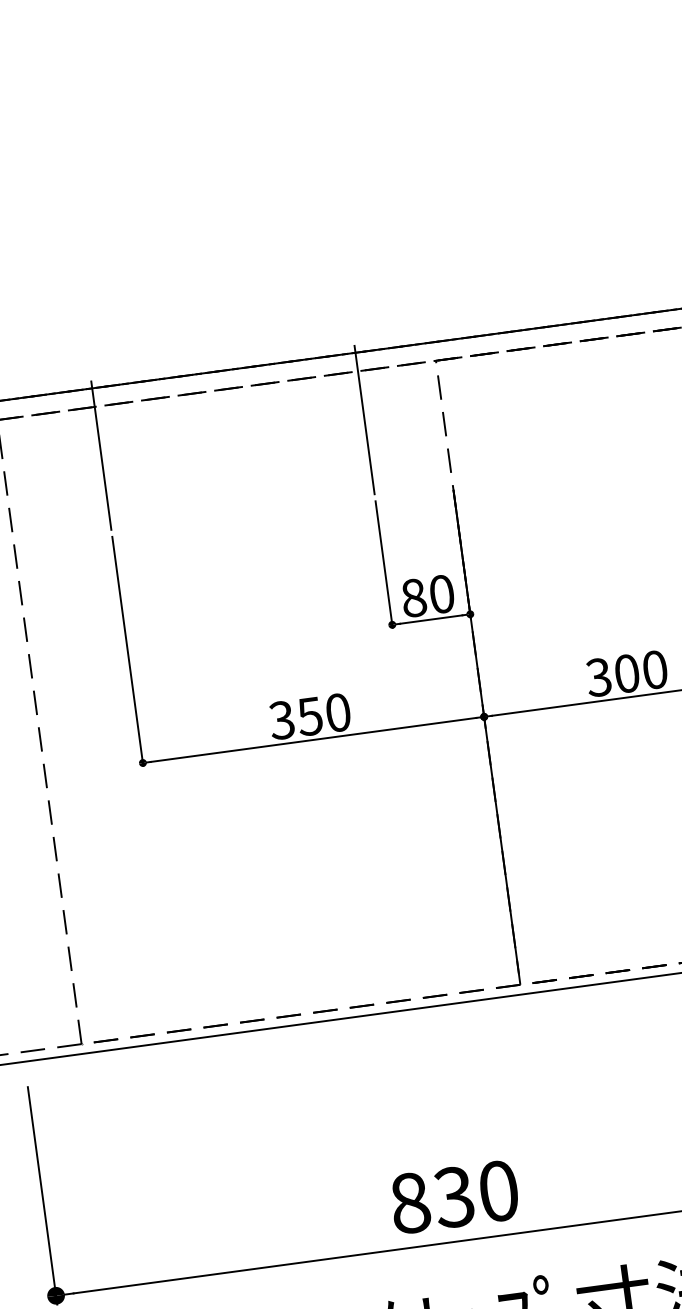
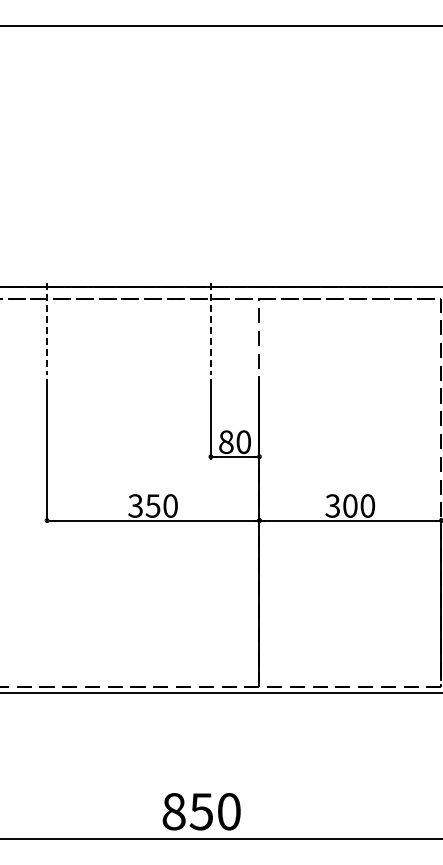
line: (364, 420) -> (210, 329), solid -> dashed
line: (102, 455) -> (47, 329), solid -> dashed
text: (454, 1196) -> (201, 811), 830 -> 850

